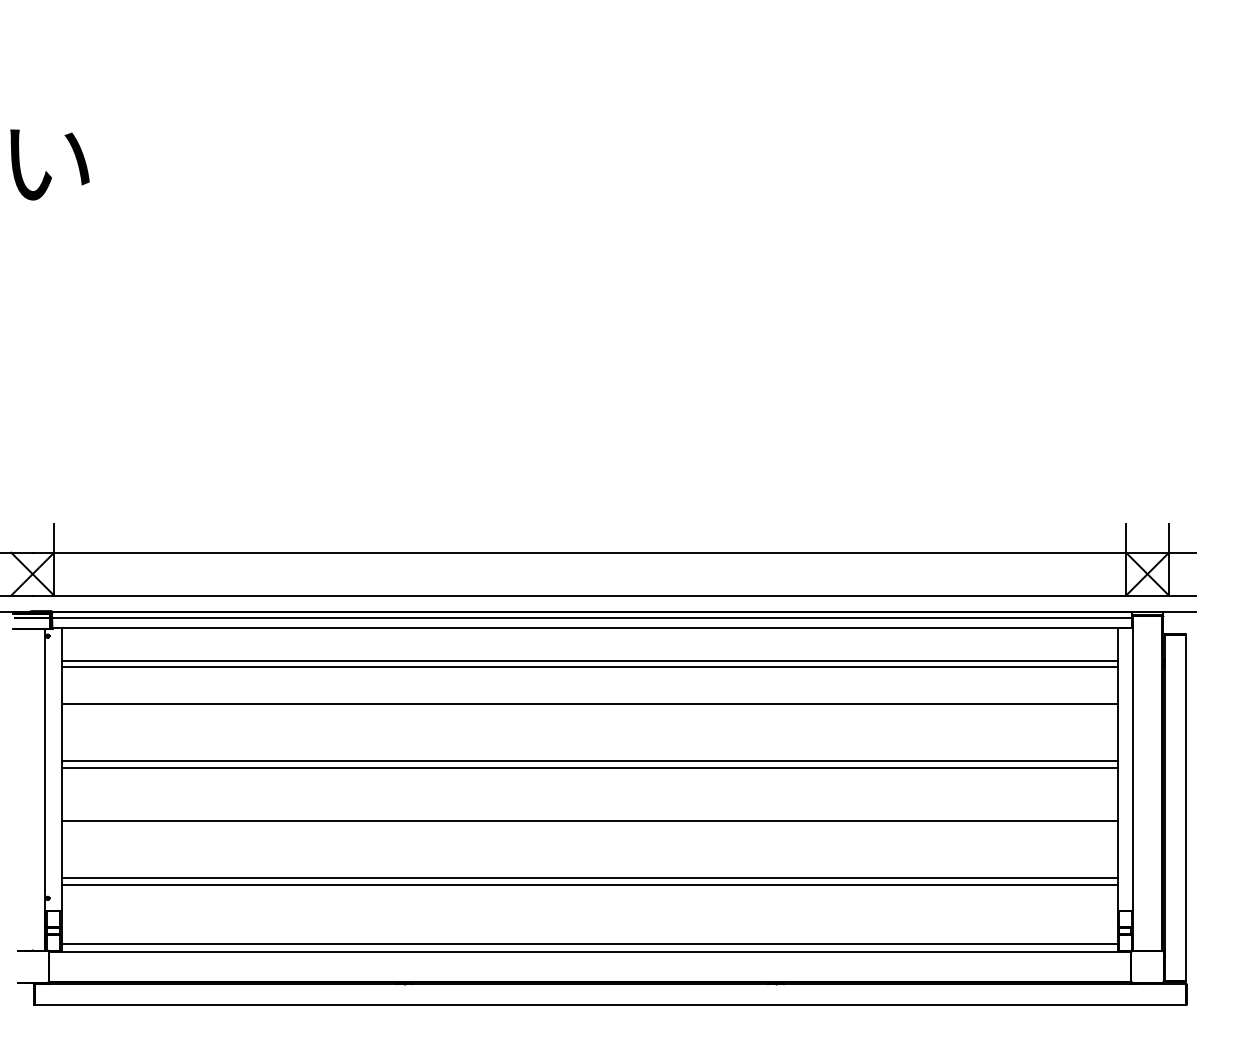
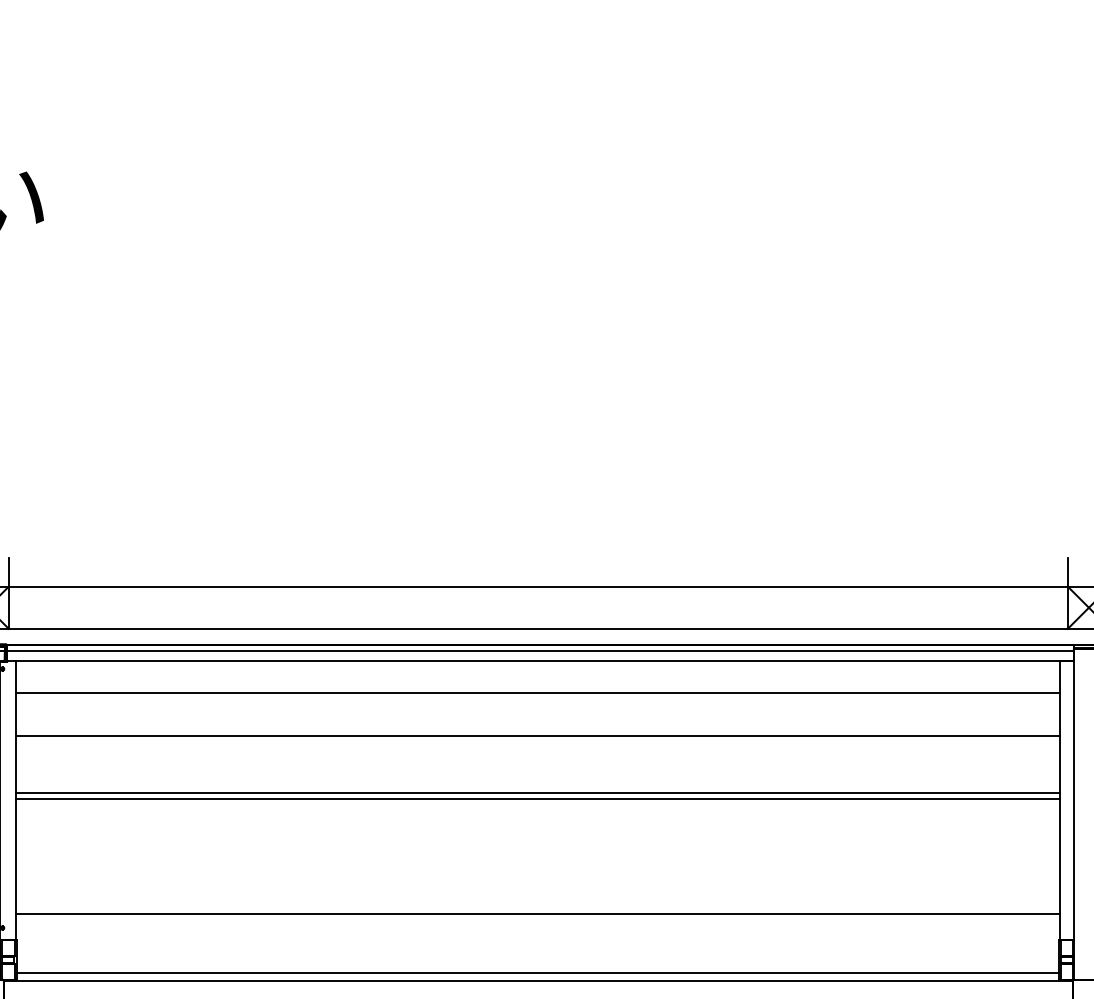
line: (589, 667) -> (537, 699), removed
line: (589, 820) -> (537, 851), removed
line: (589, 877) -> (537, 907), removed

